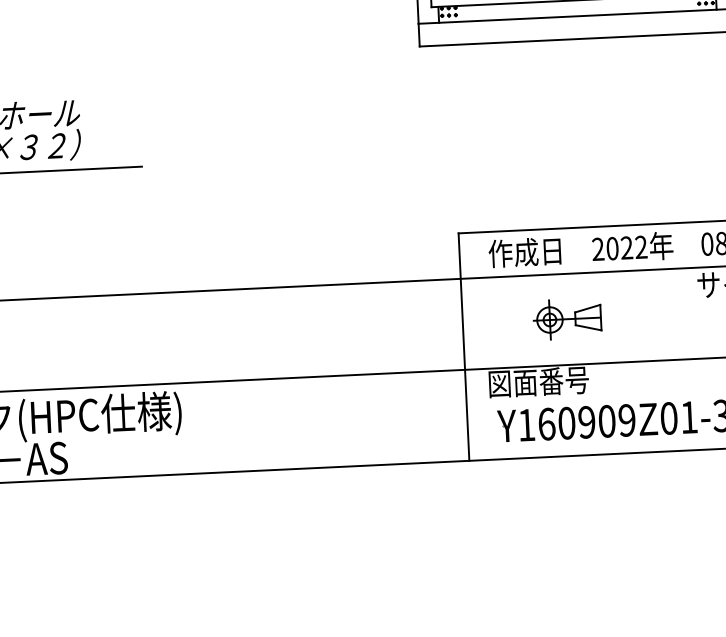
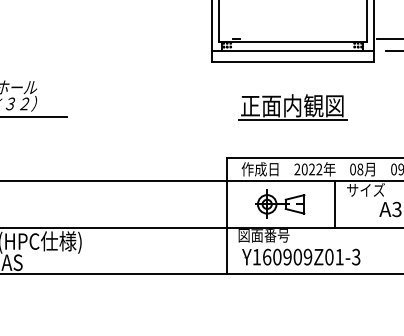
part: (582, 128) -> (292, 107), added
line: (676, 314) -> (335, 204), added
part: (568, 317) -> (280, 203), size x1.43

